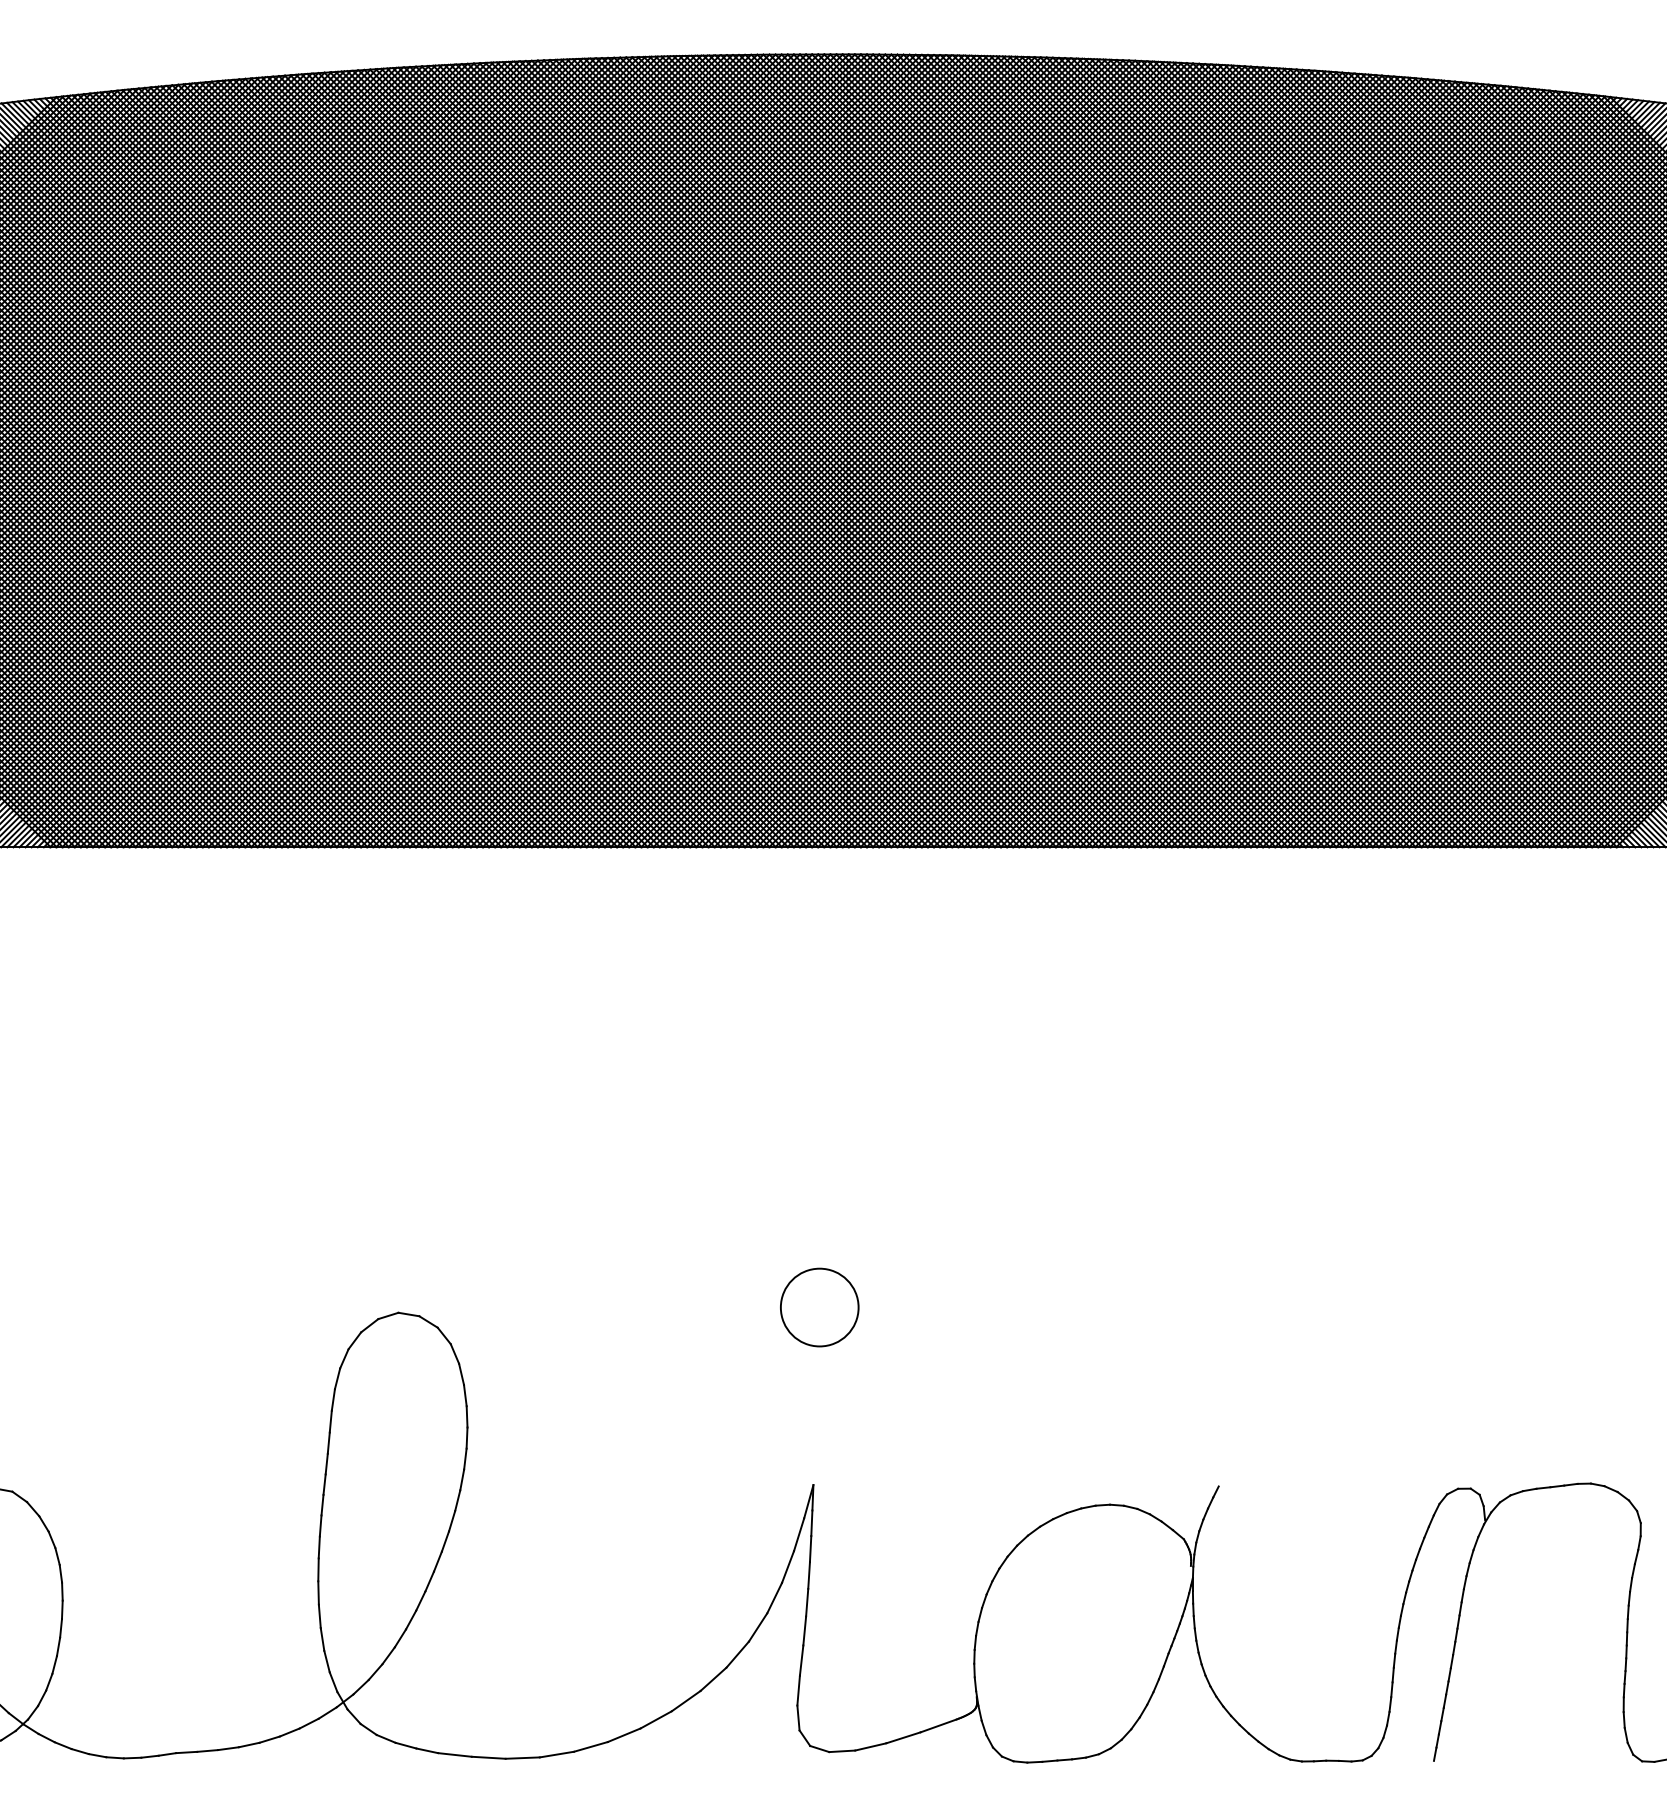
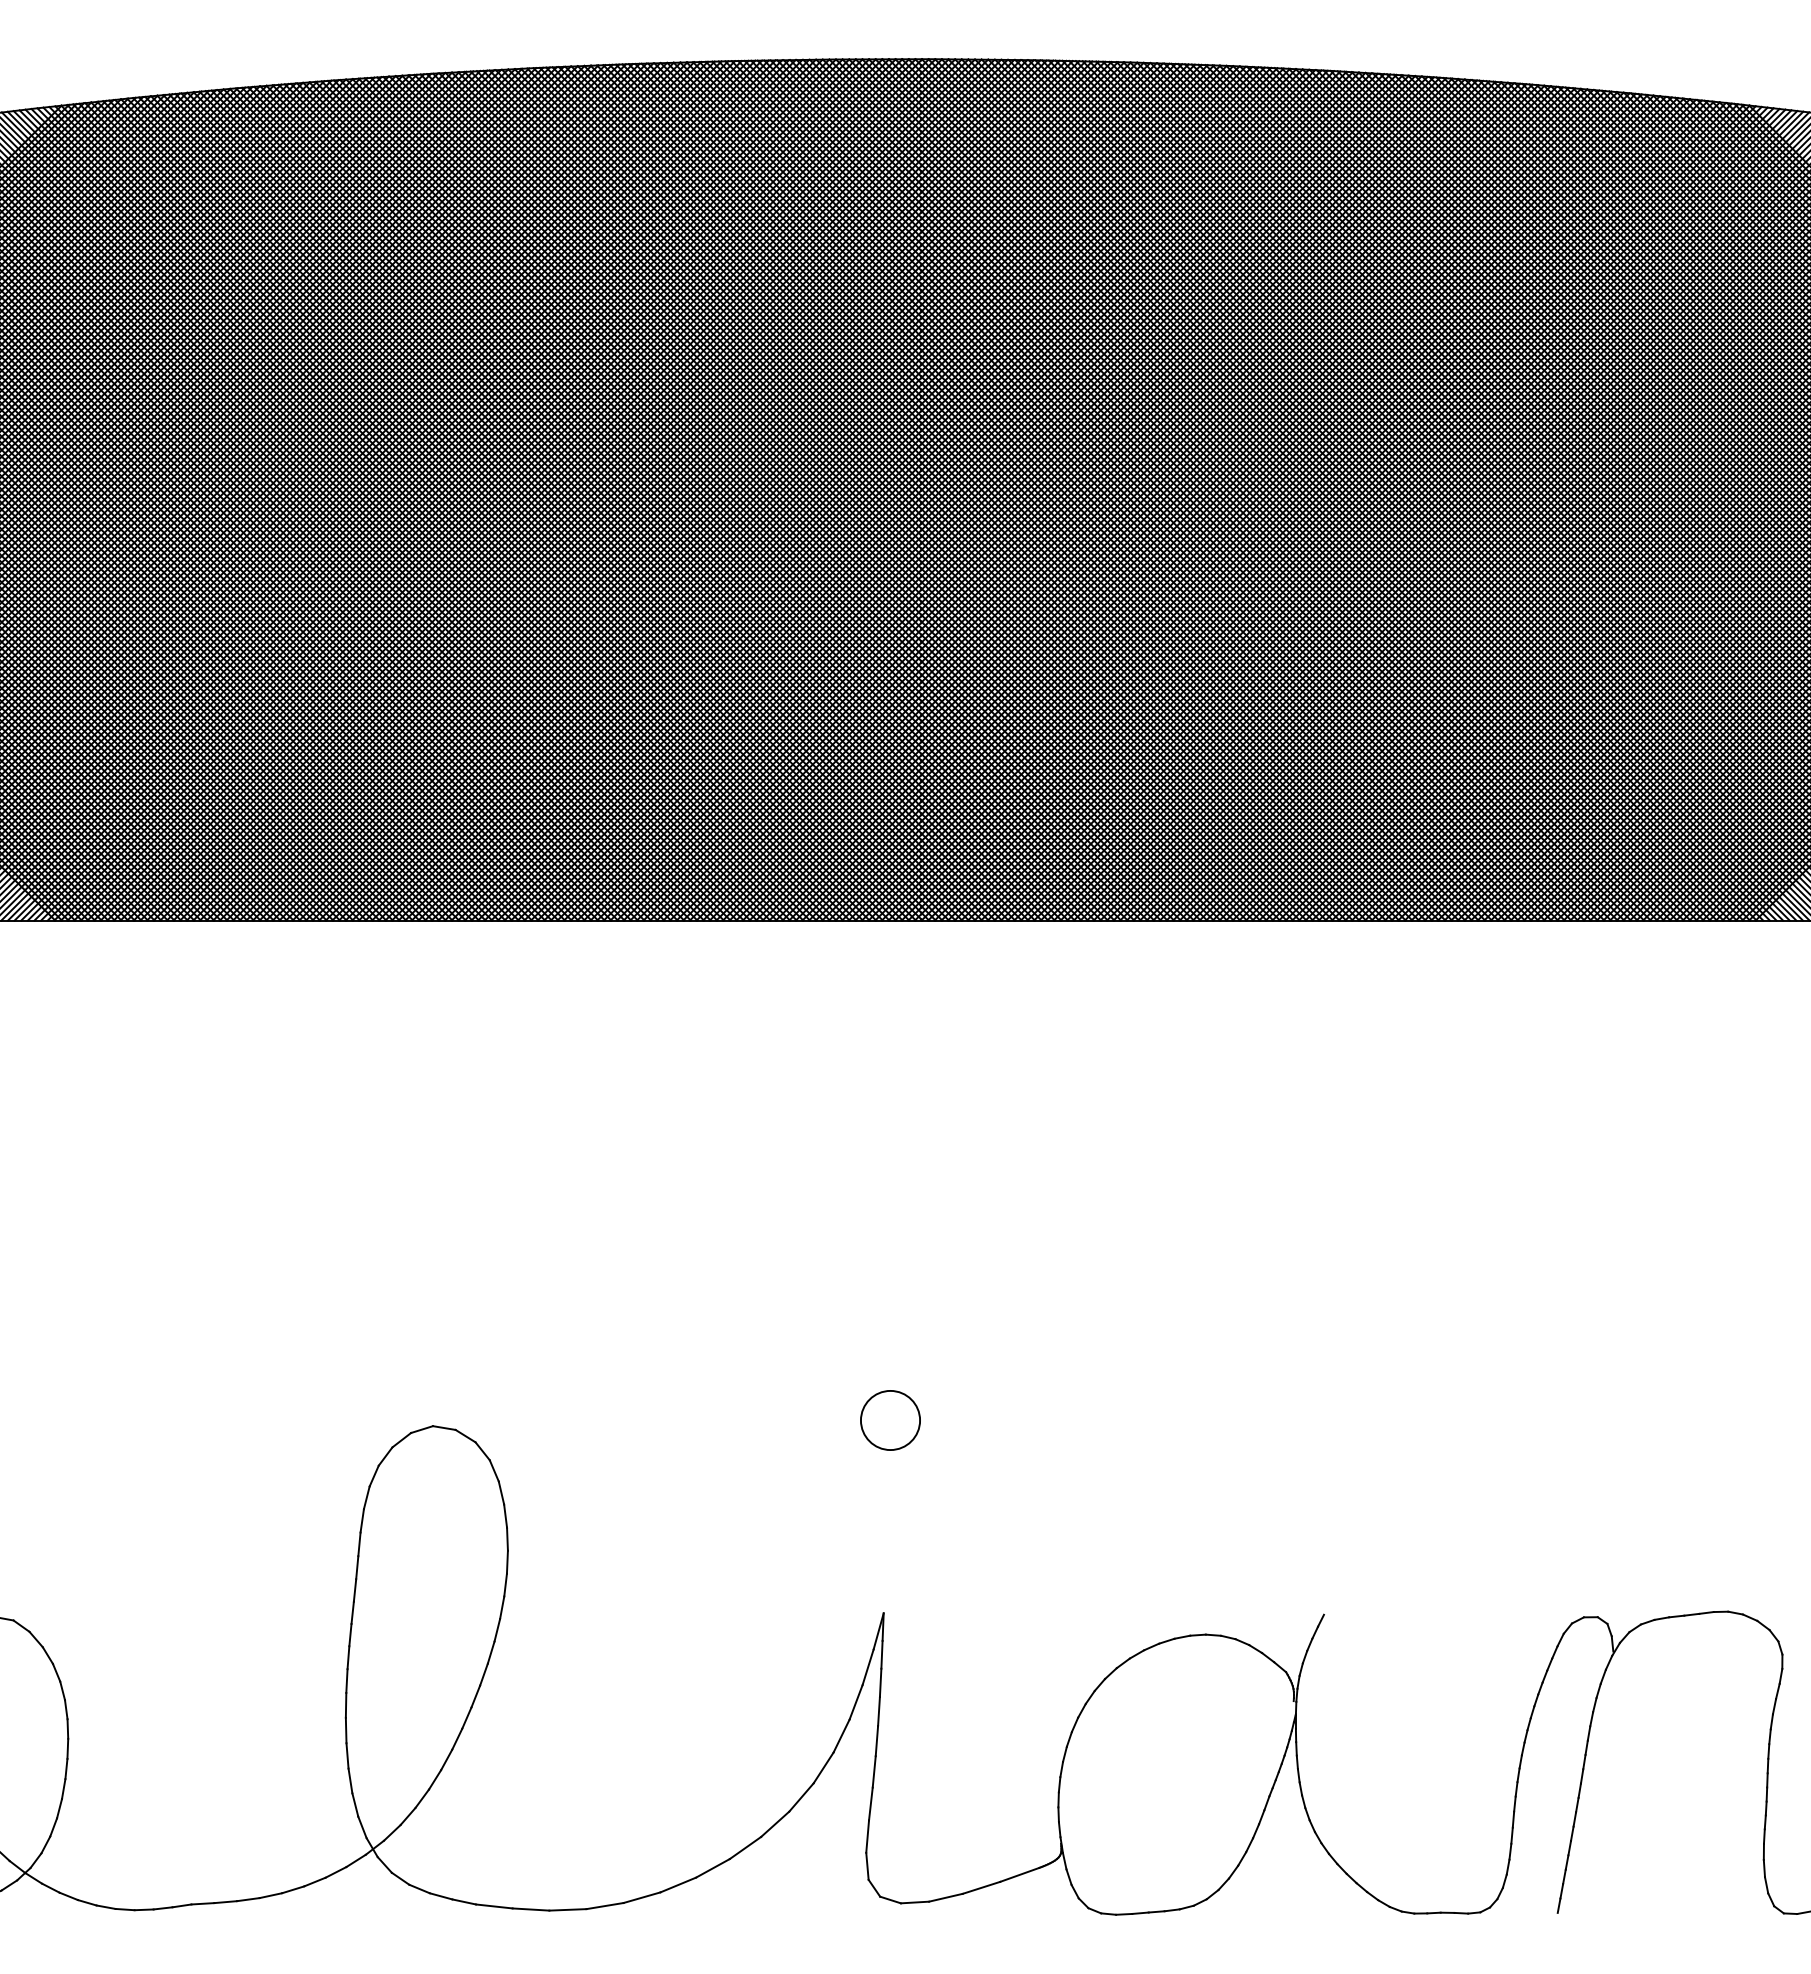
circle: (819, 1307) -> (890, 1420), size x0.7

